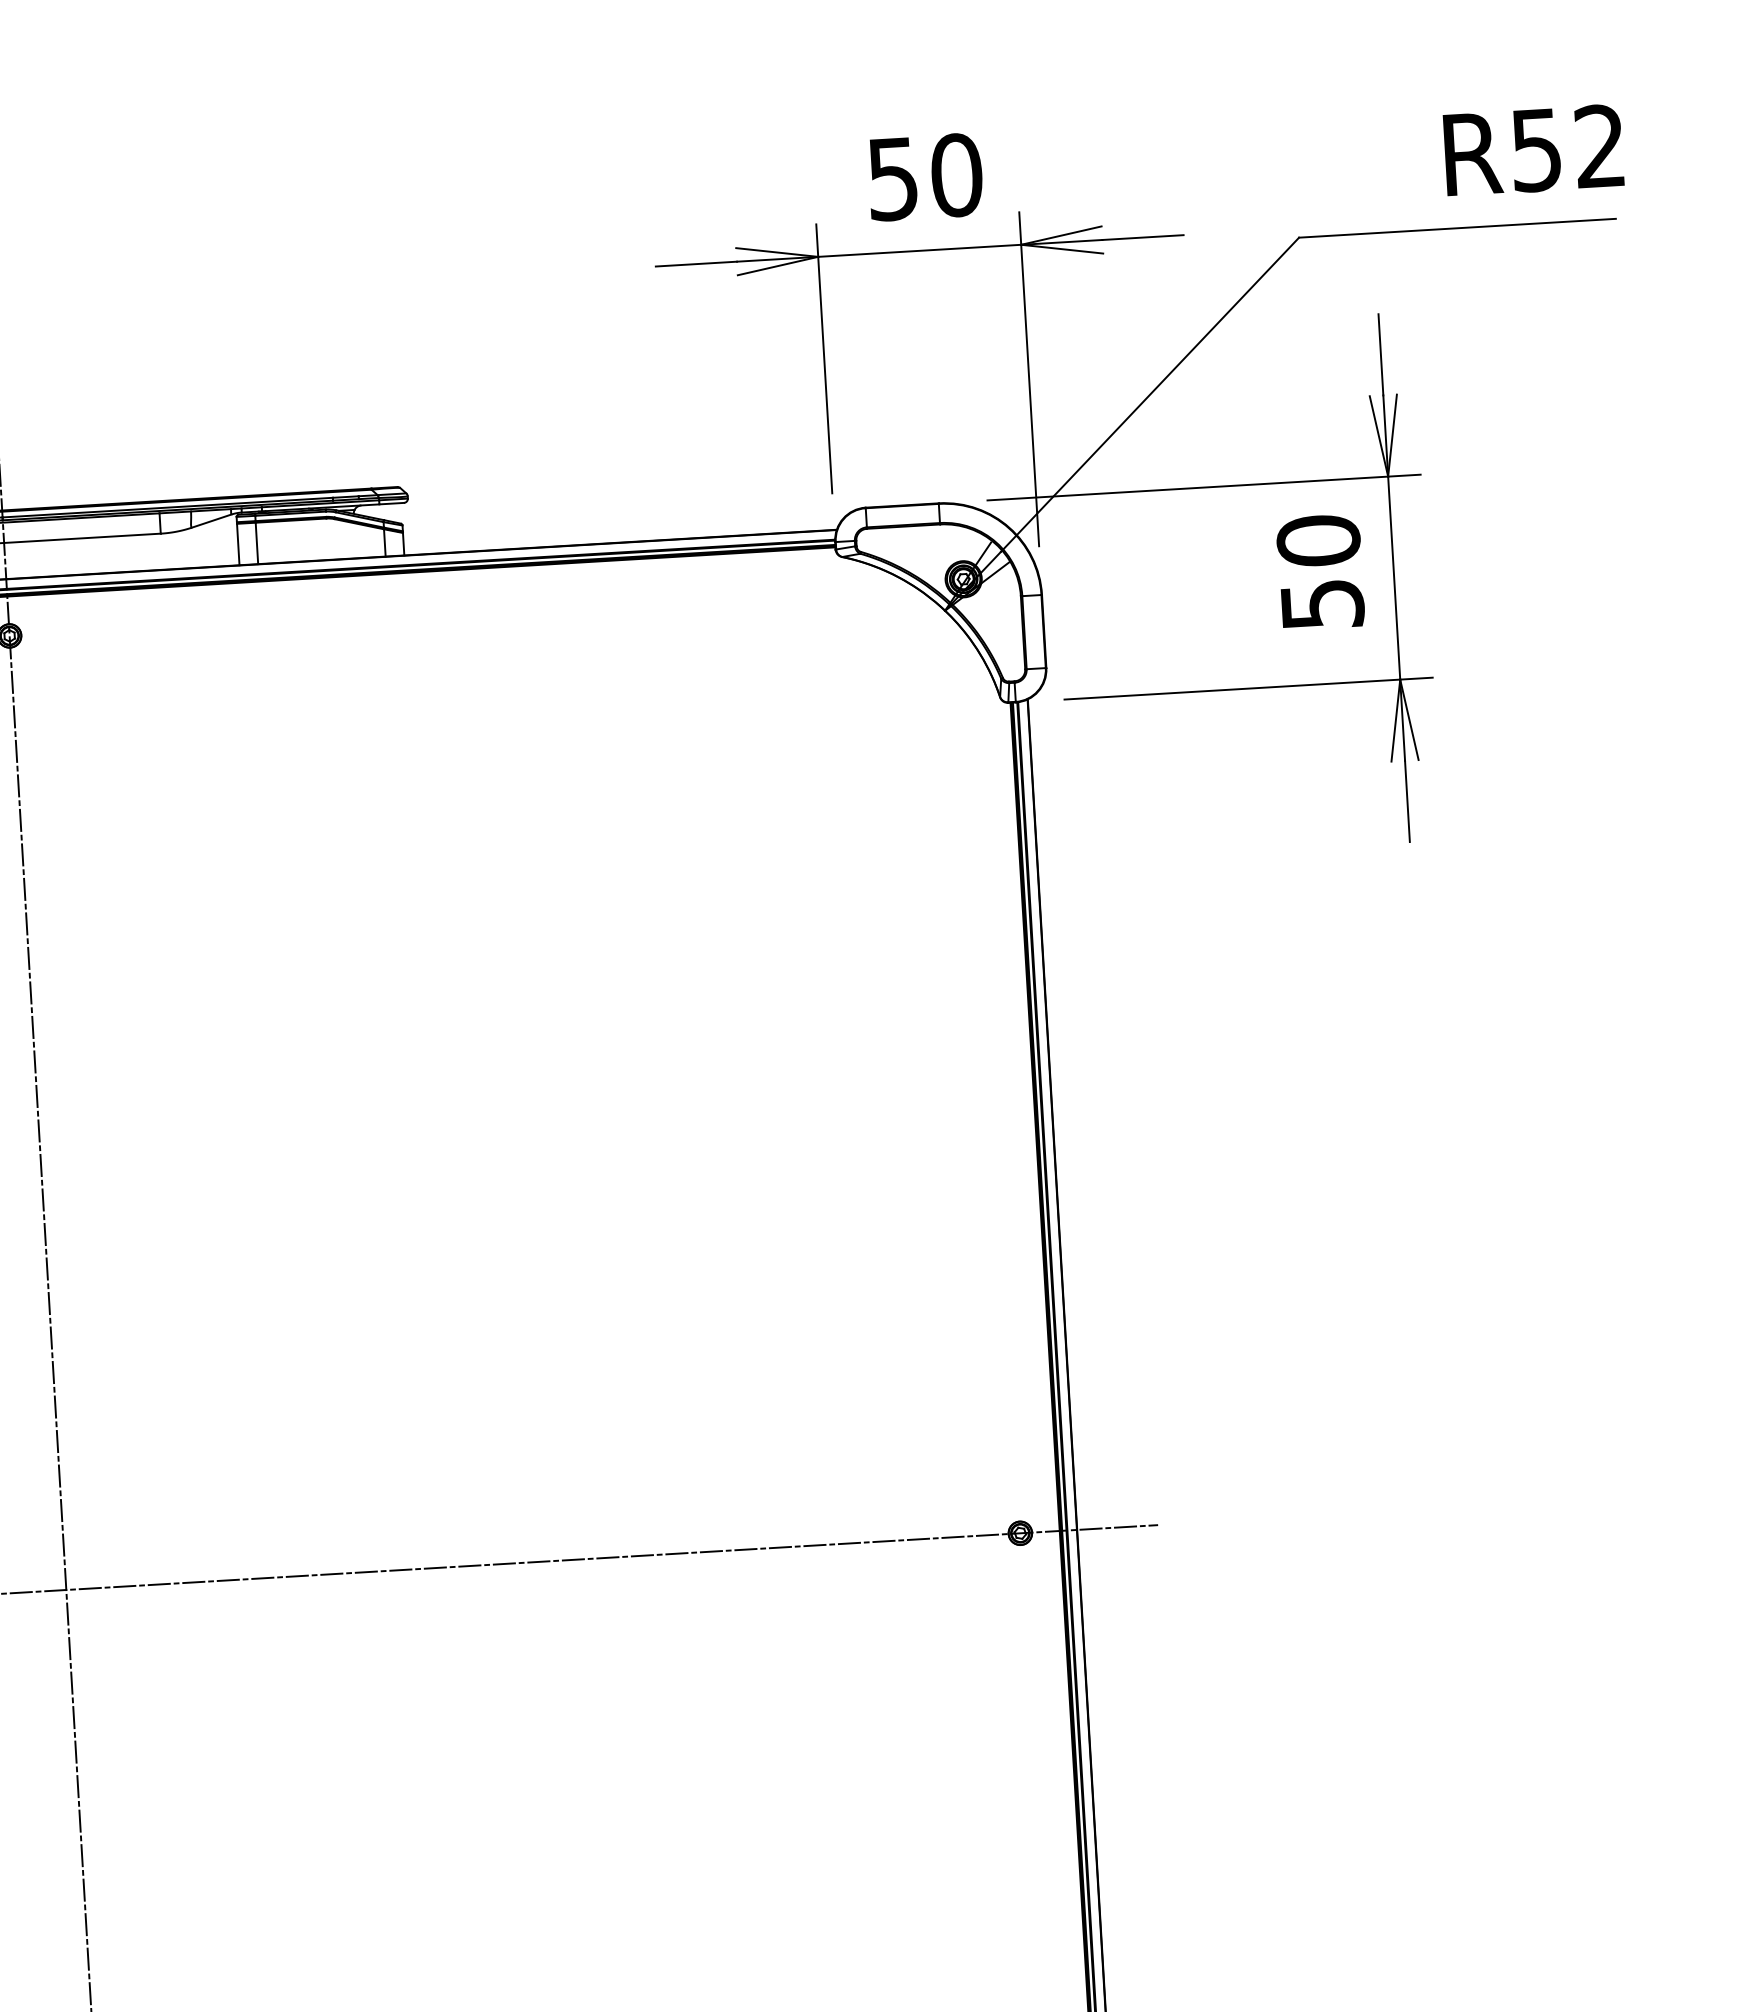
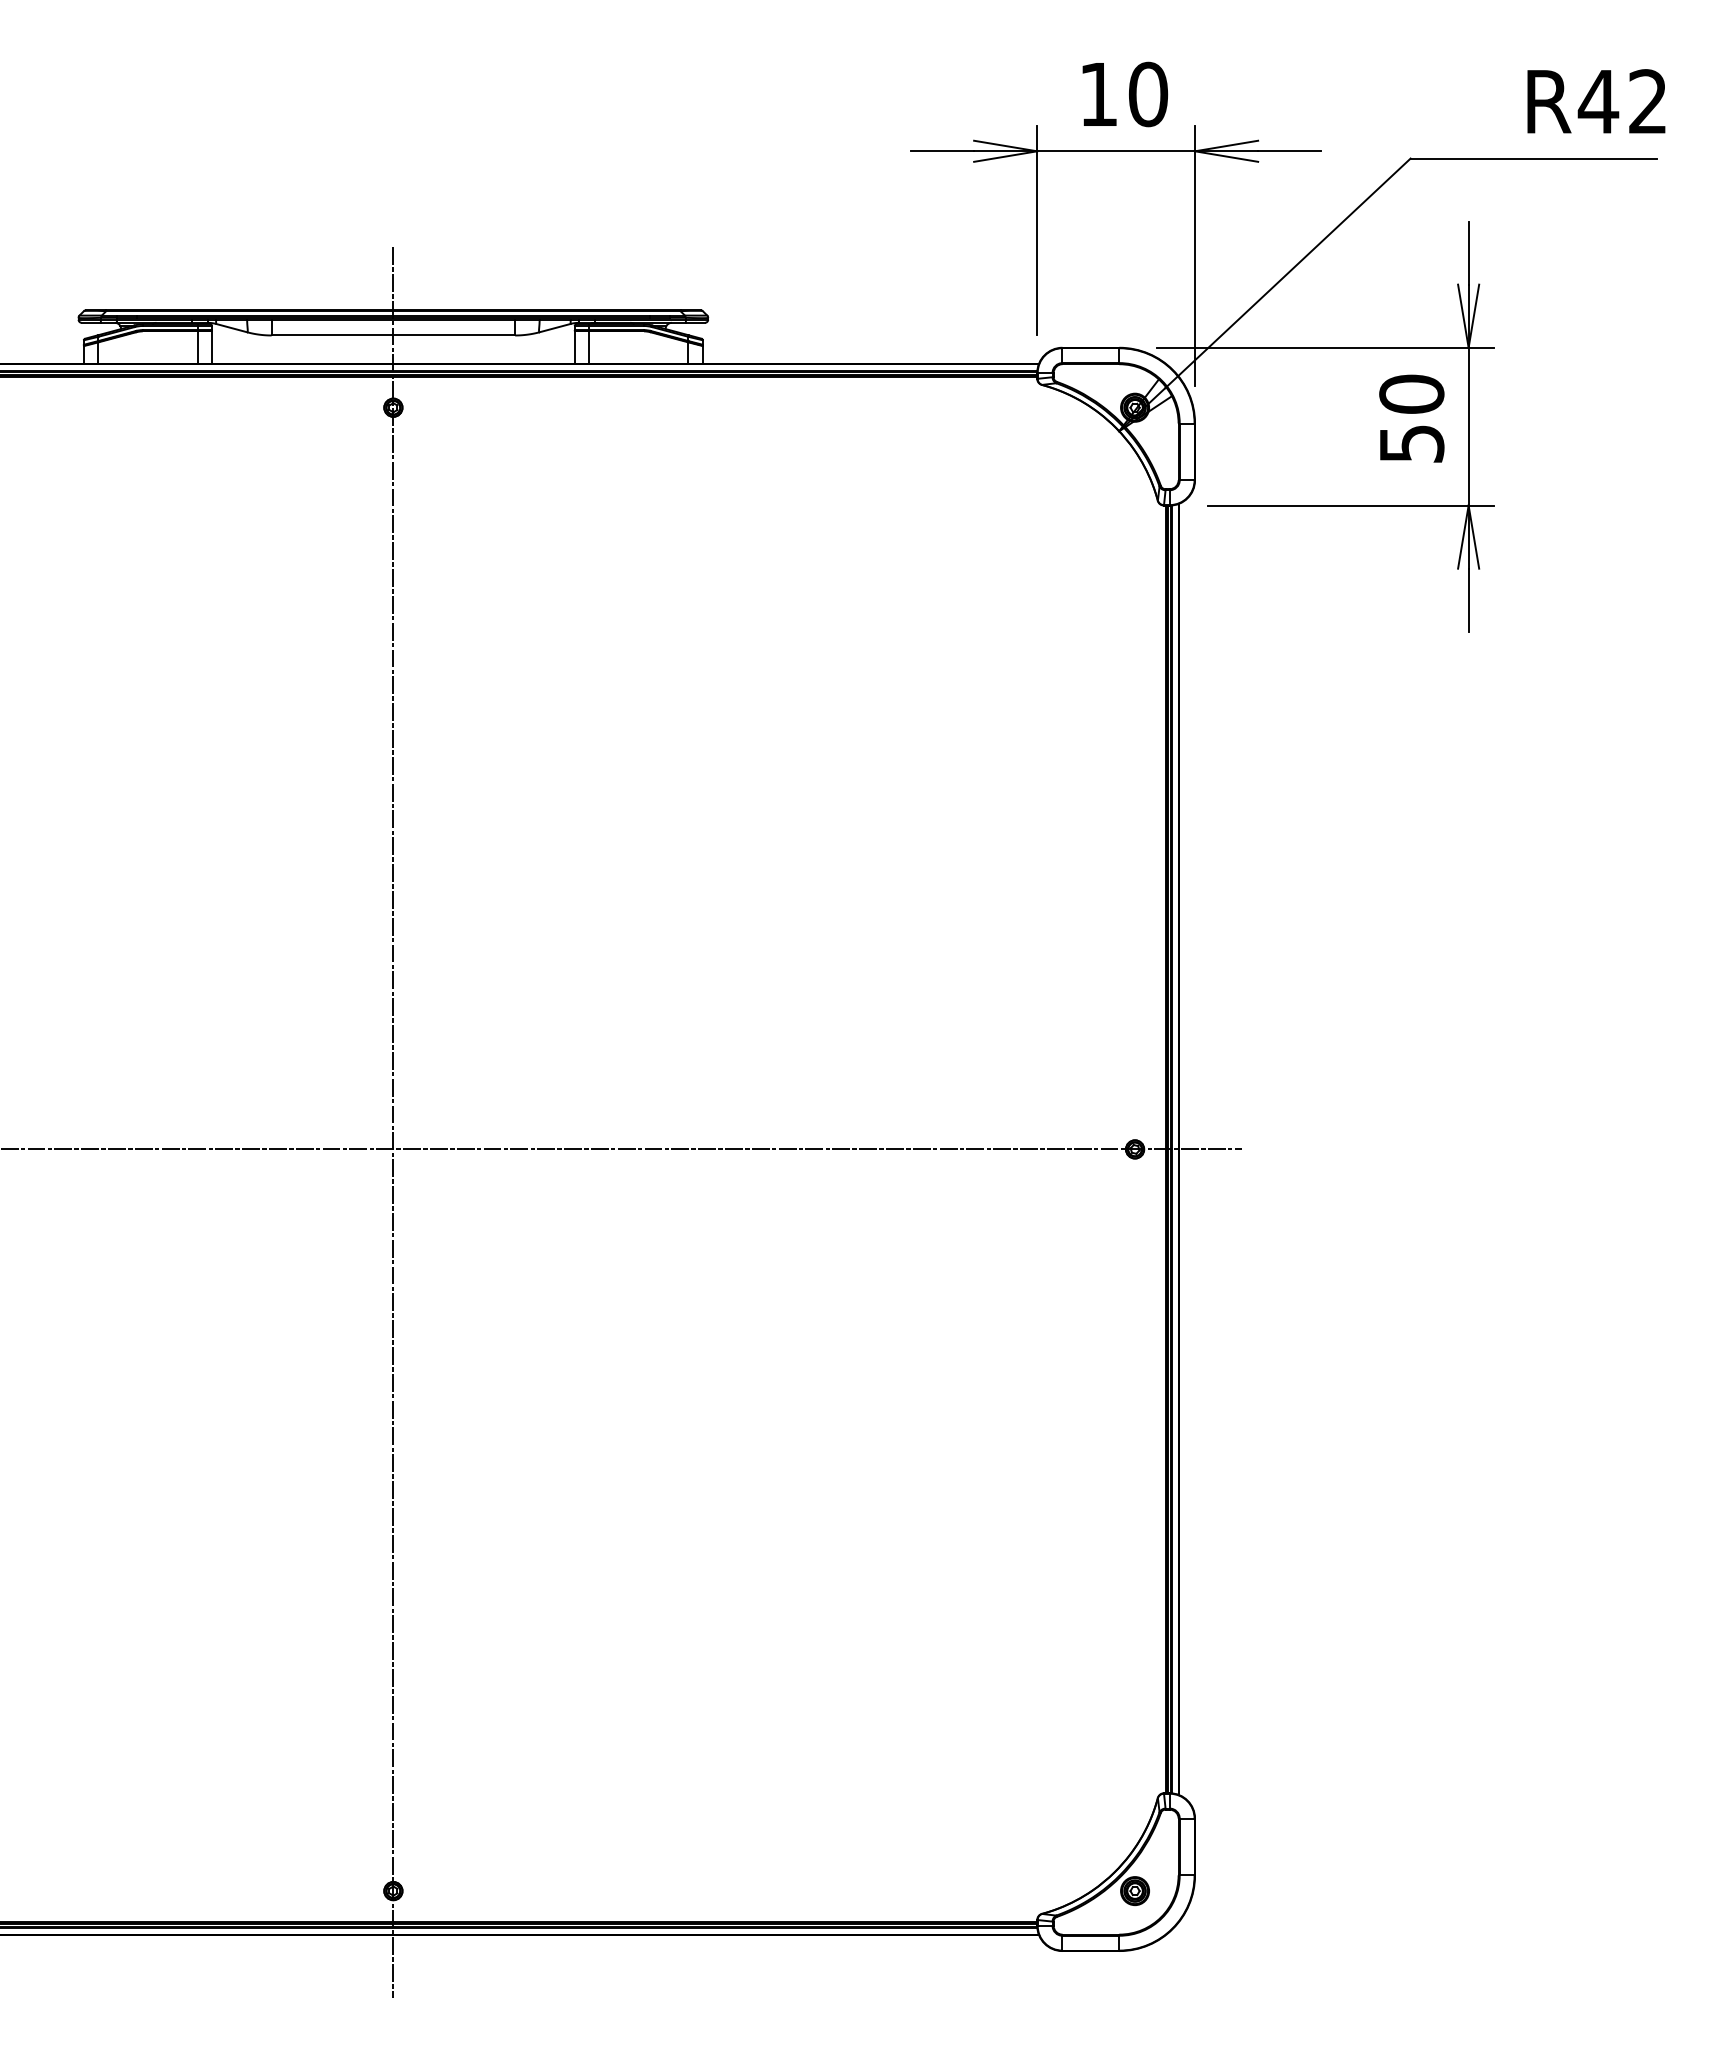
text: (1536, 151) -> (1598, 102), R52 -> R42
text: (892, 180) -> (1098, 95), 50 -> 10

